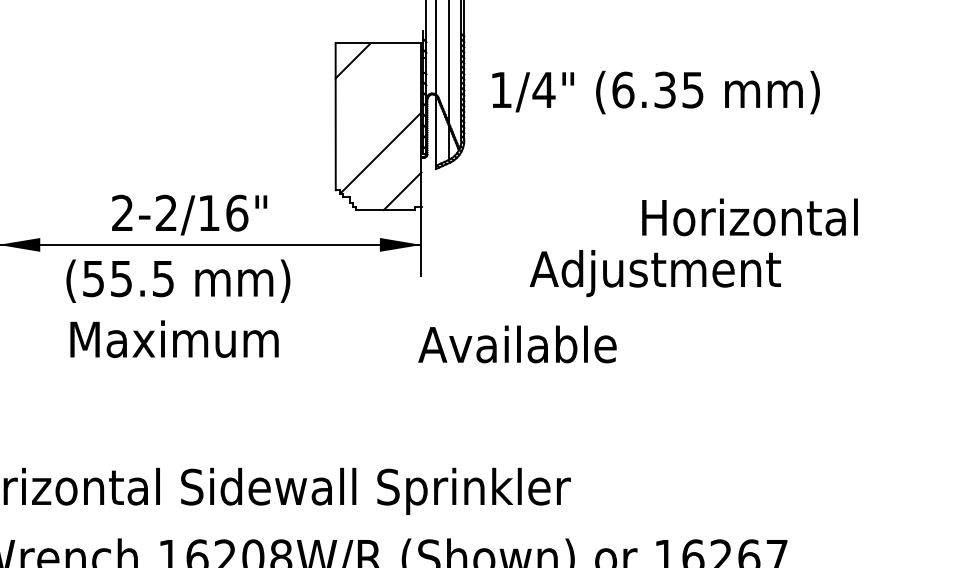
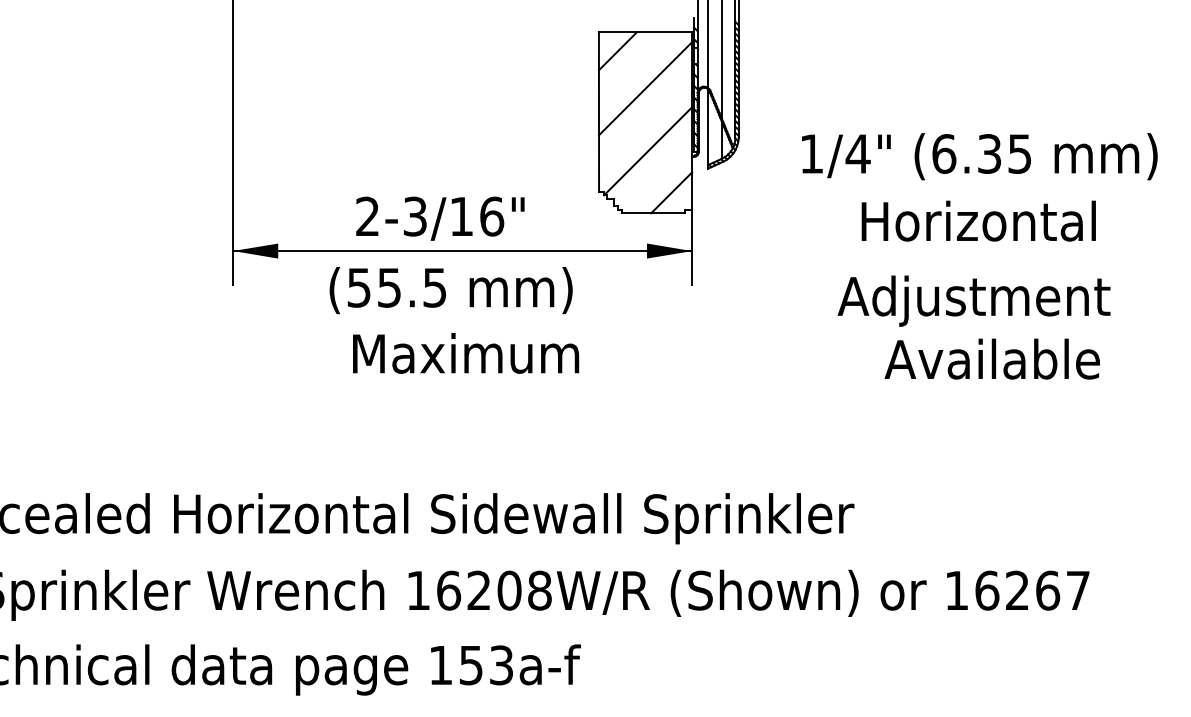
text: (655, 92) -> (979, 156), moved
line: (378, 95) -> (645, 88), added
text: (165, 213) -> (414, 216), 2-2/16" -> 2-3/16"
text: (749, 216) -> (978, 220), moved
text: (654, 272) -> (973, 300), moved
text: (177, 281) -> (450, 290), moved
text: (174, 339) -> (466, 353), moved
text: (516, 343) -> (991, 358), moved

